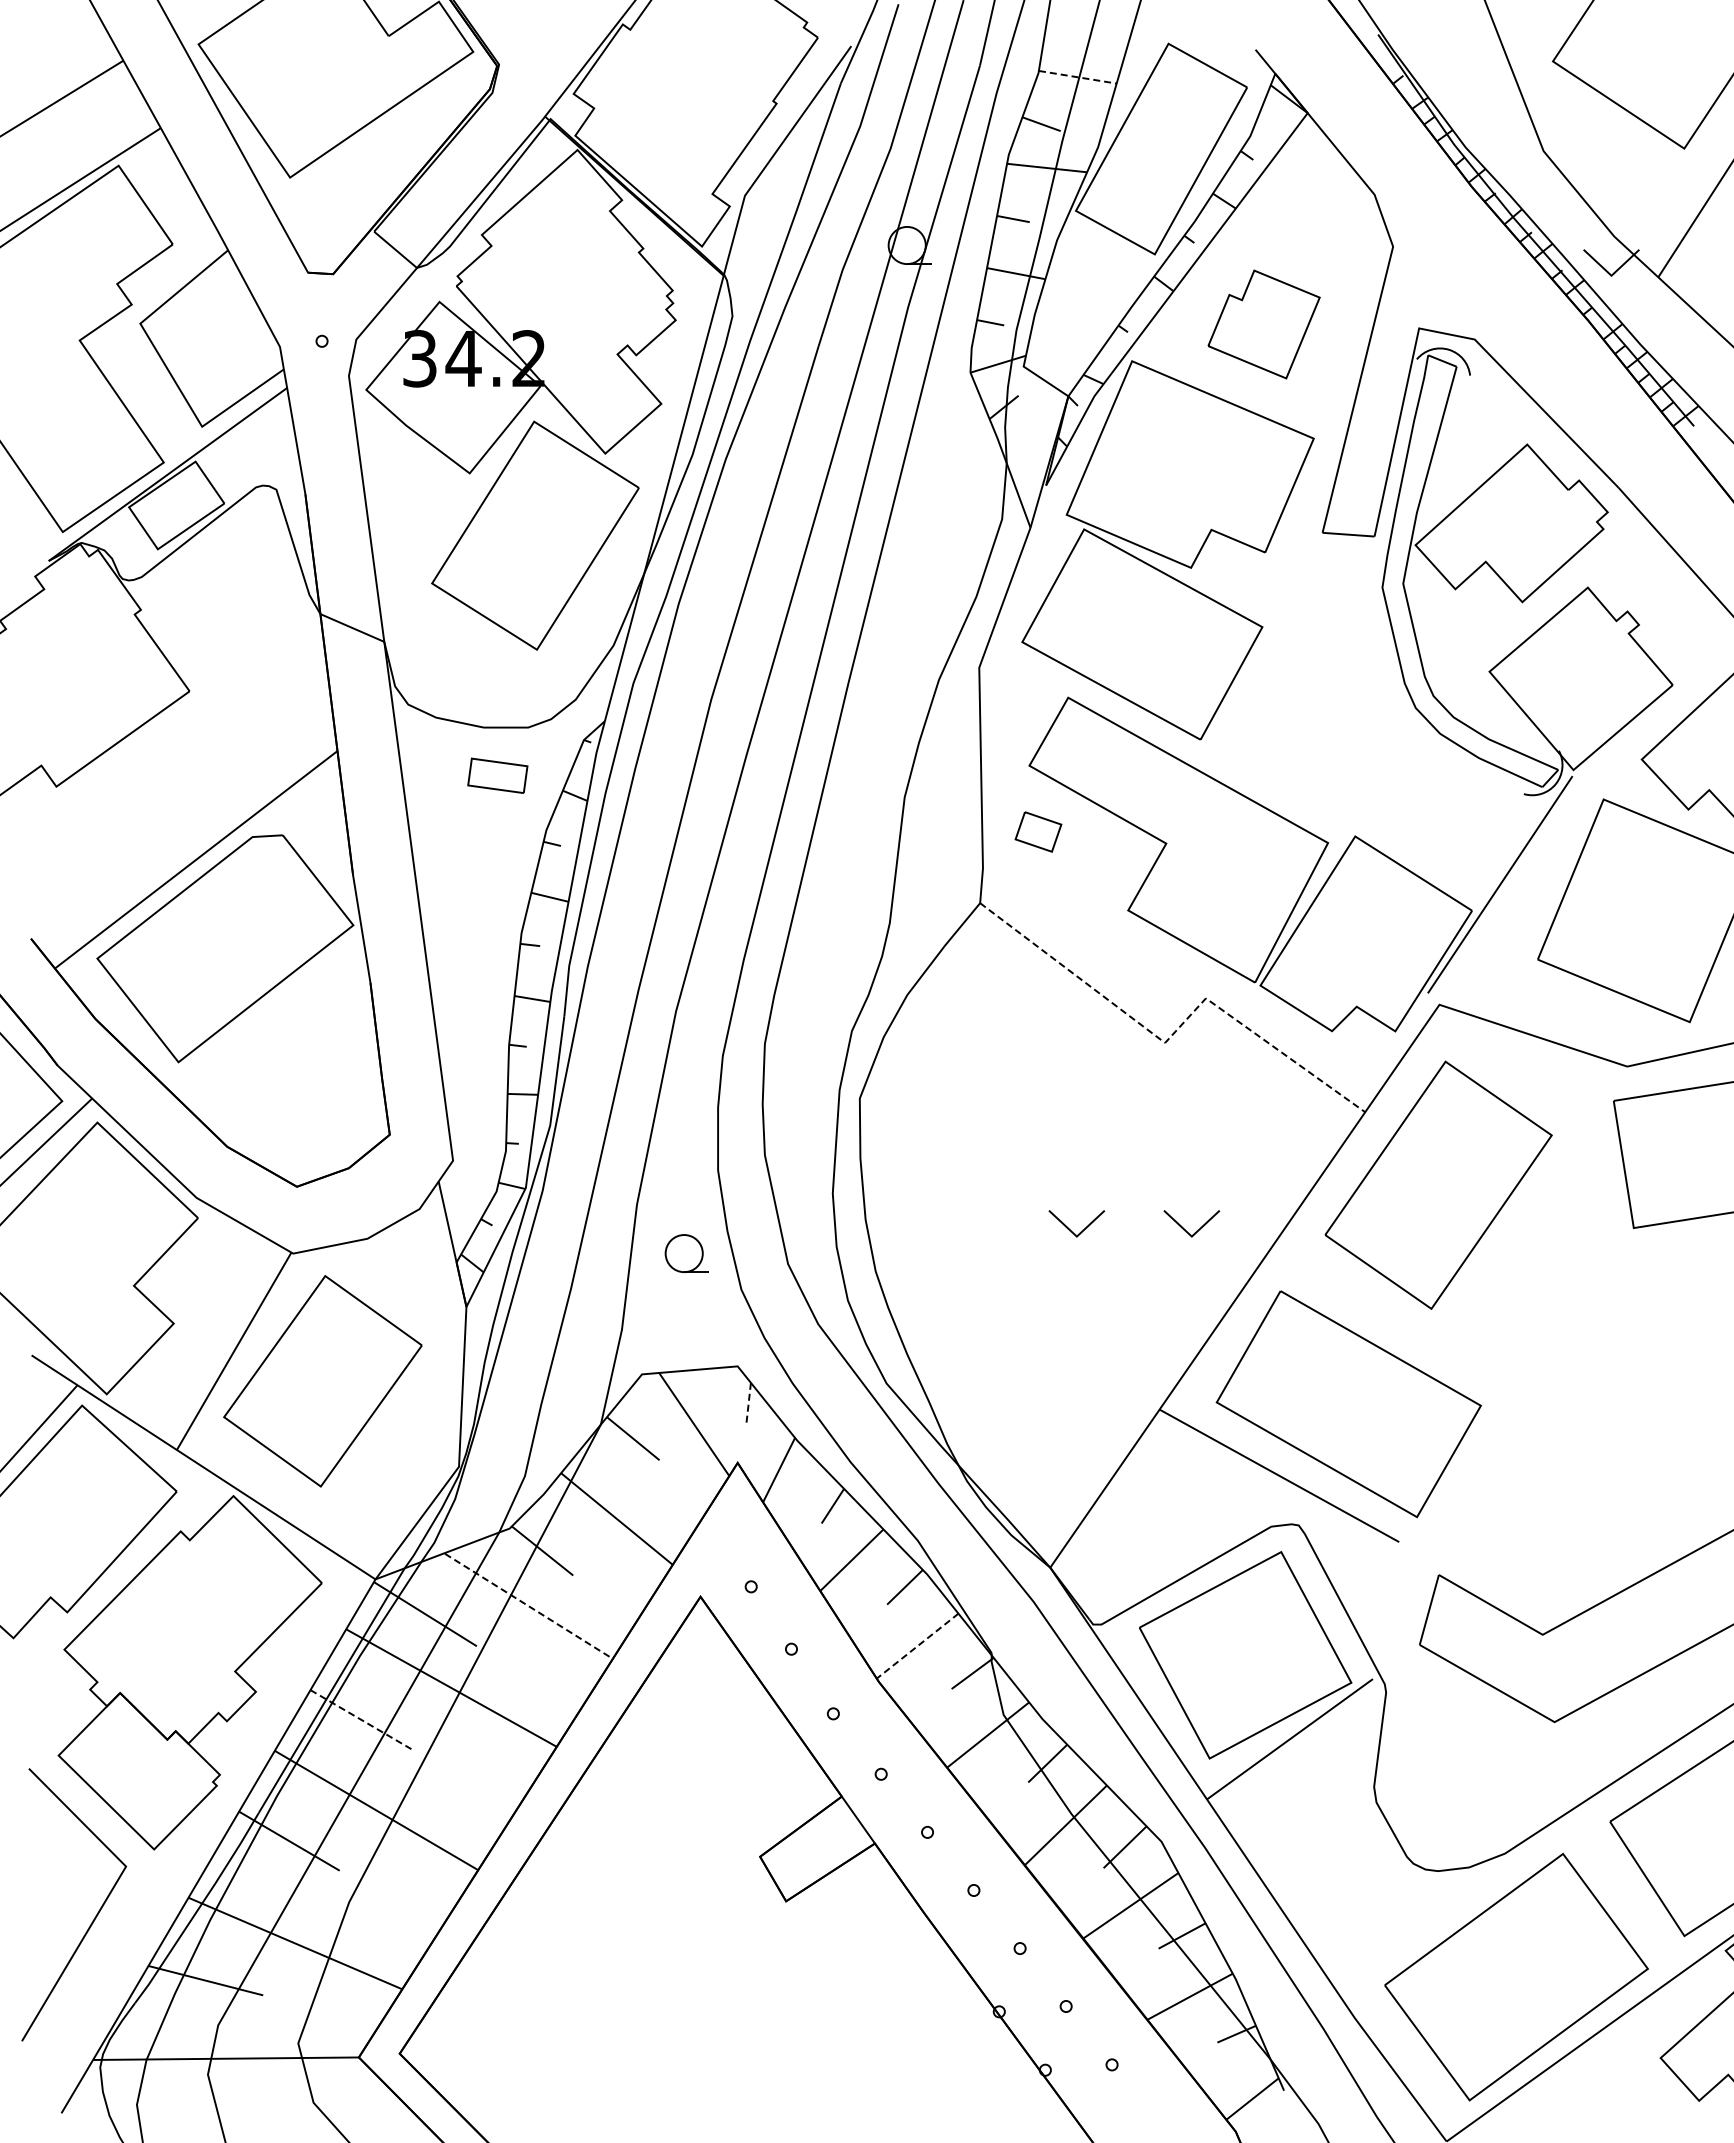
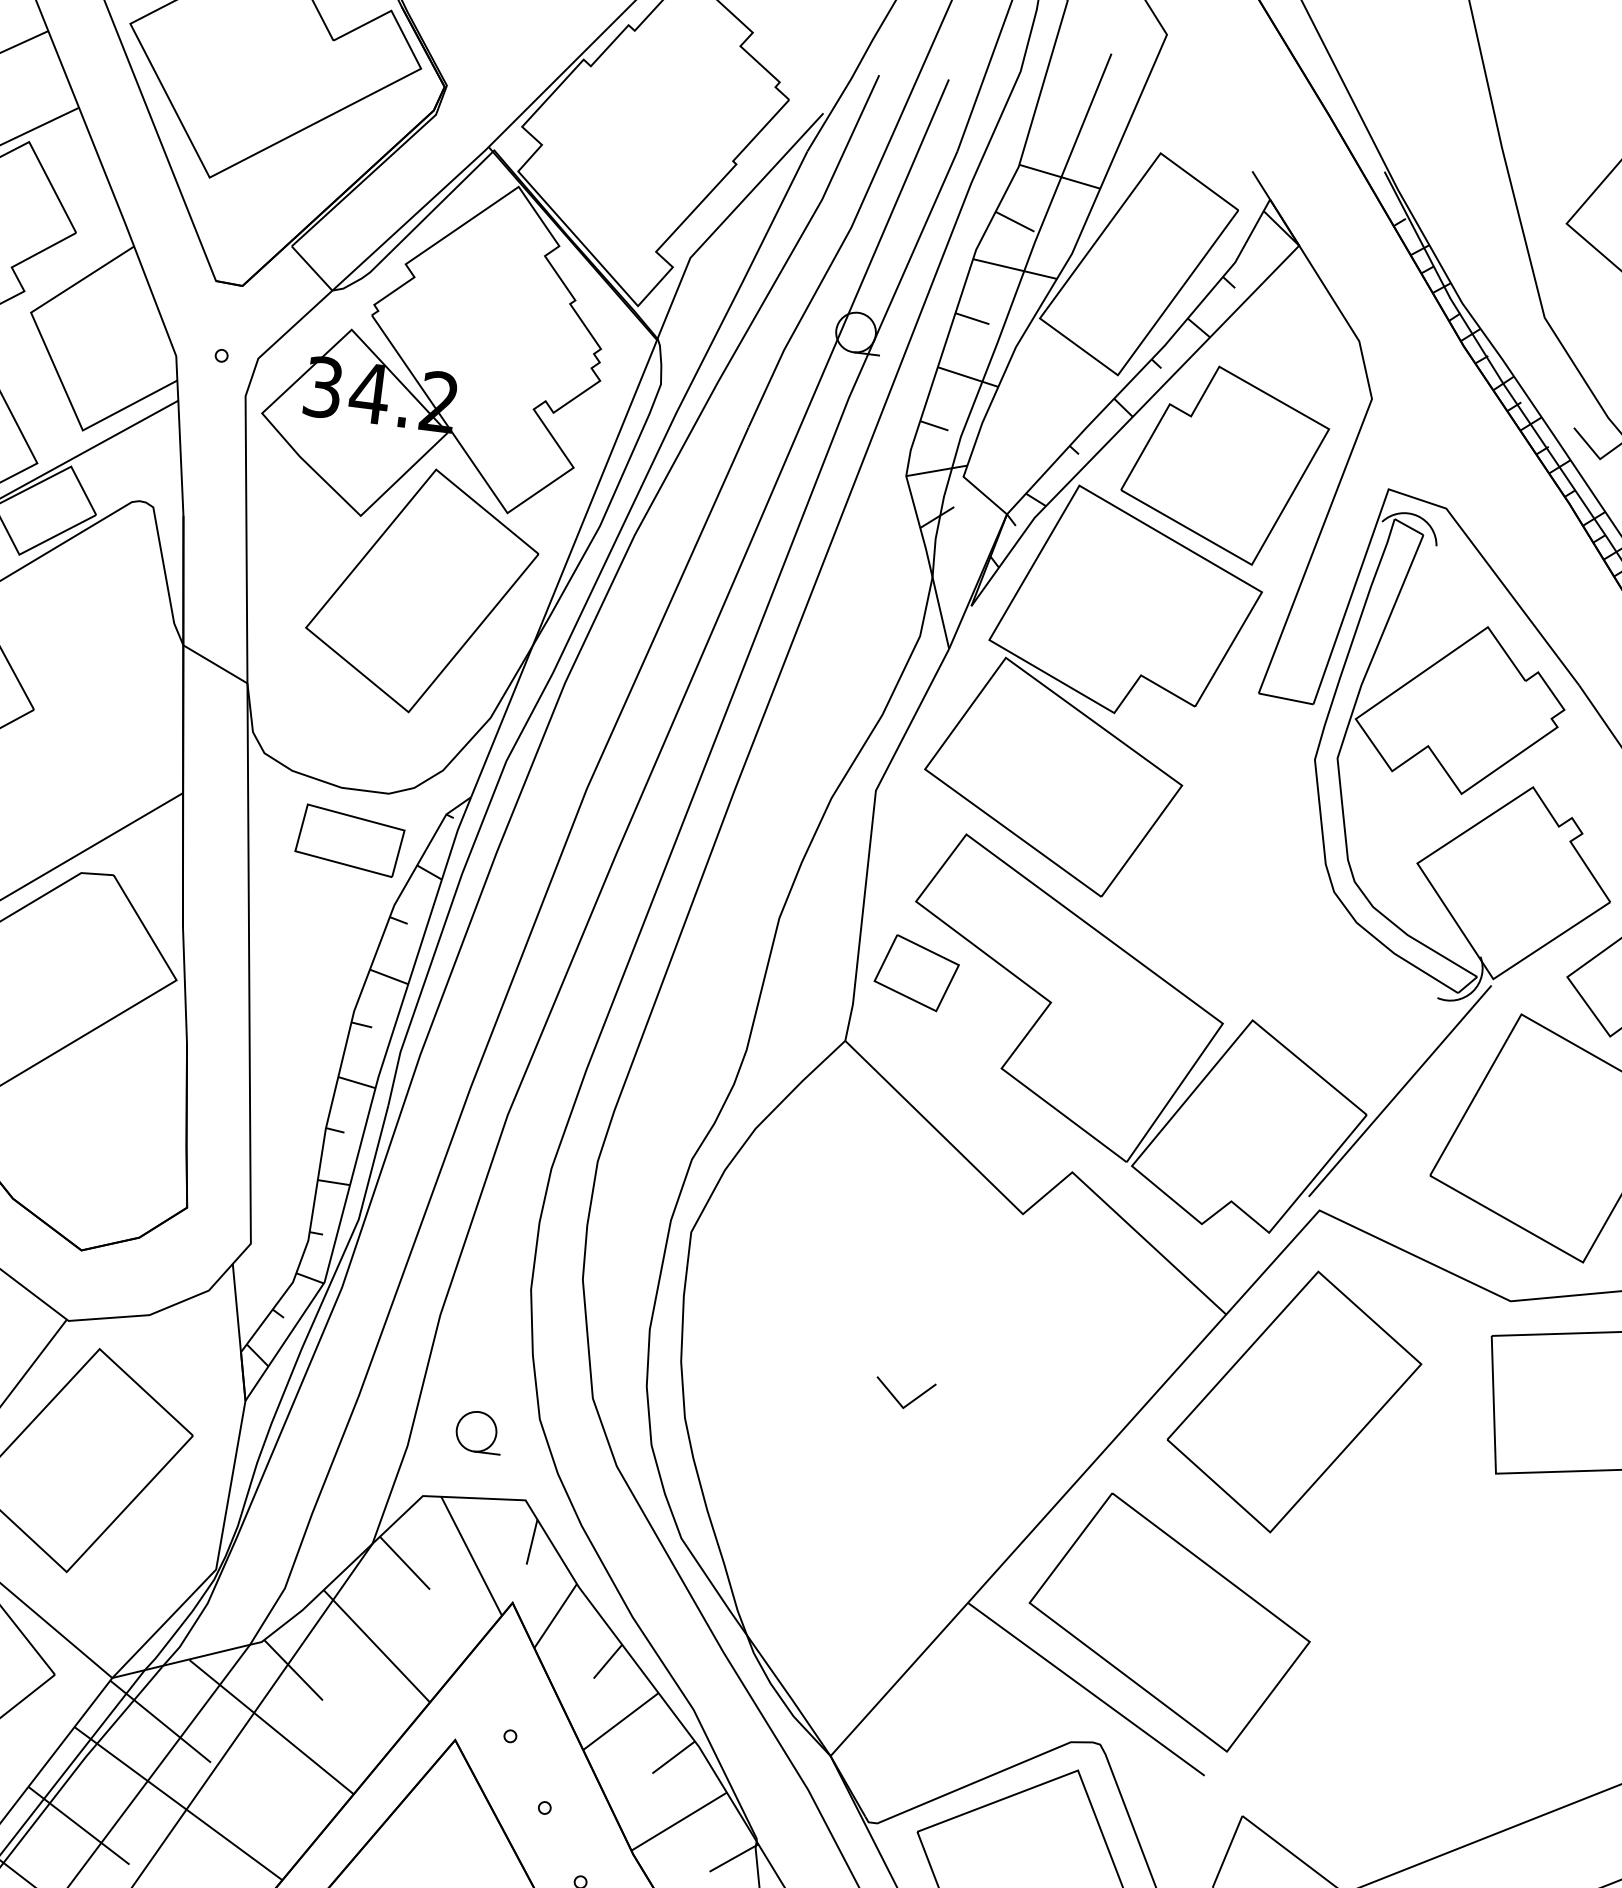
line: (1078, 77) -> (1060, 177), dashed -> solid
part: (1263, 324) -> (1223, 464), size x1.67
part: (497, 775) -> (349, 840), size x1.67
part: (1038, 831) -> (916, 972), size x1.67
line: (1173, 1033) -> (1033, 1205), dashed -> solid
part: (1185, 1229) -> (1019, 1415), removed
part: (686, 1253) -> (479, 1432), moved
line: (748, 1404) -> (531, 1542), dashed -> solid
line: (529, 1606) -> (272, 1727), dashed -> solid
line: (917, 1646) -> (679, 1822), dashed -> solid
line: (361, 1720) -> (78, 1826), dashed -> solid

